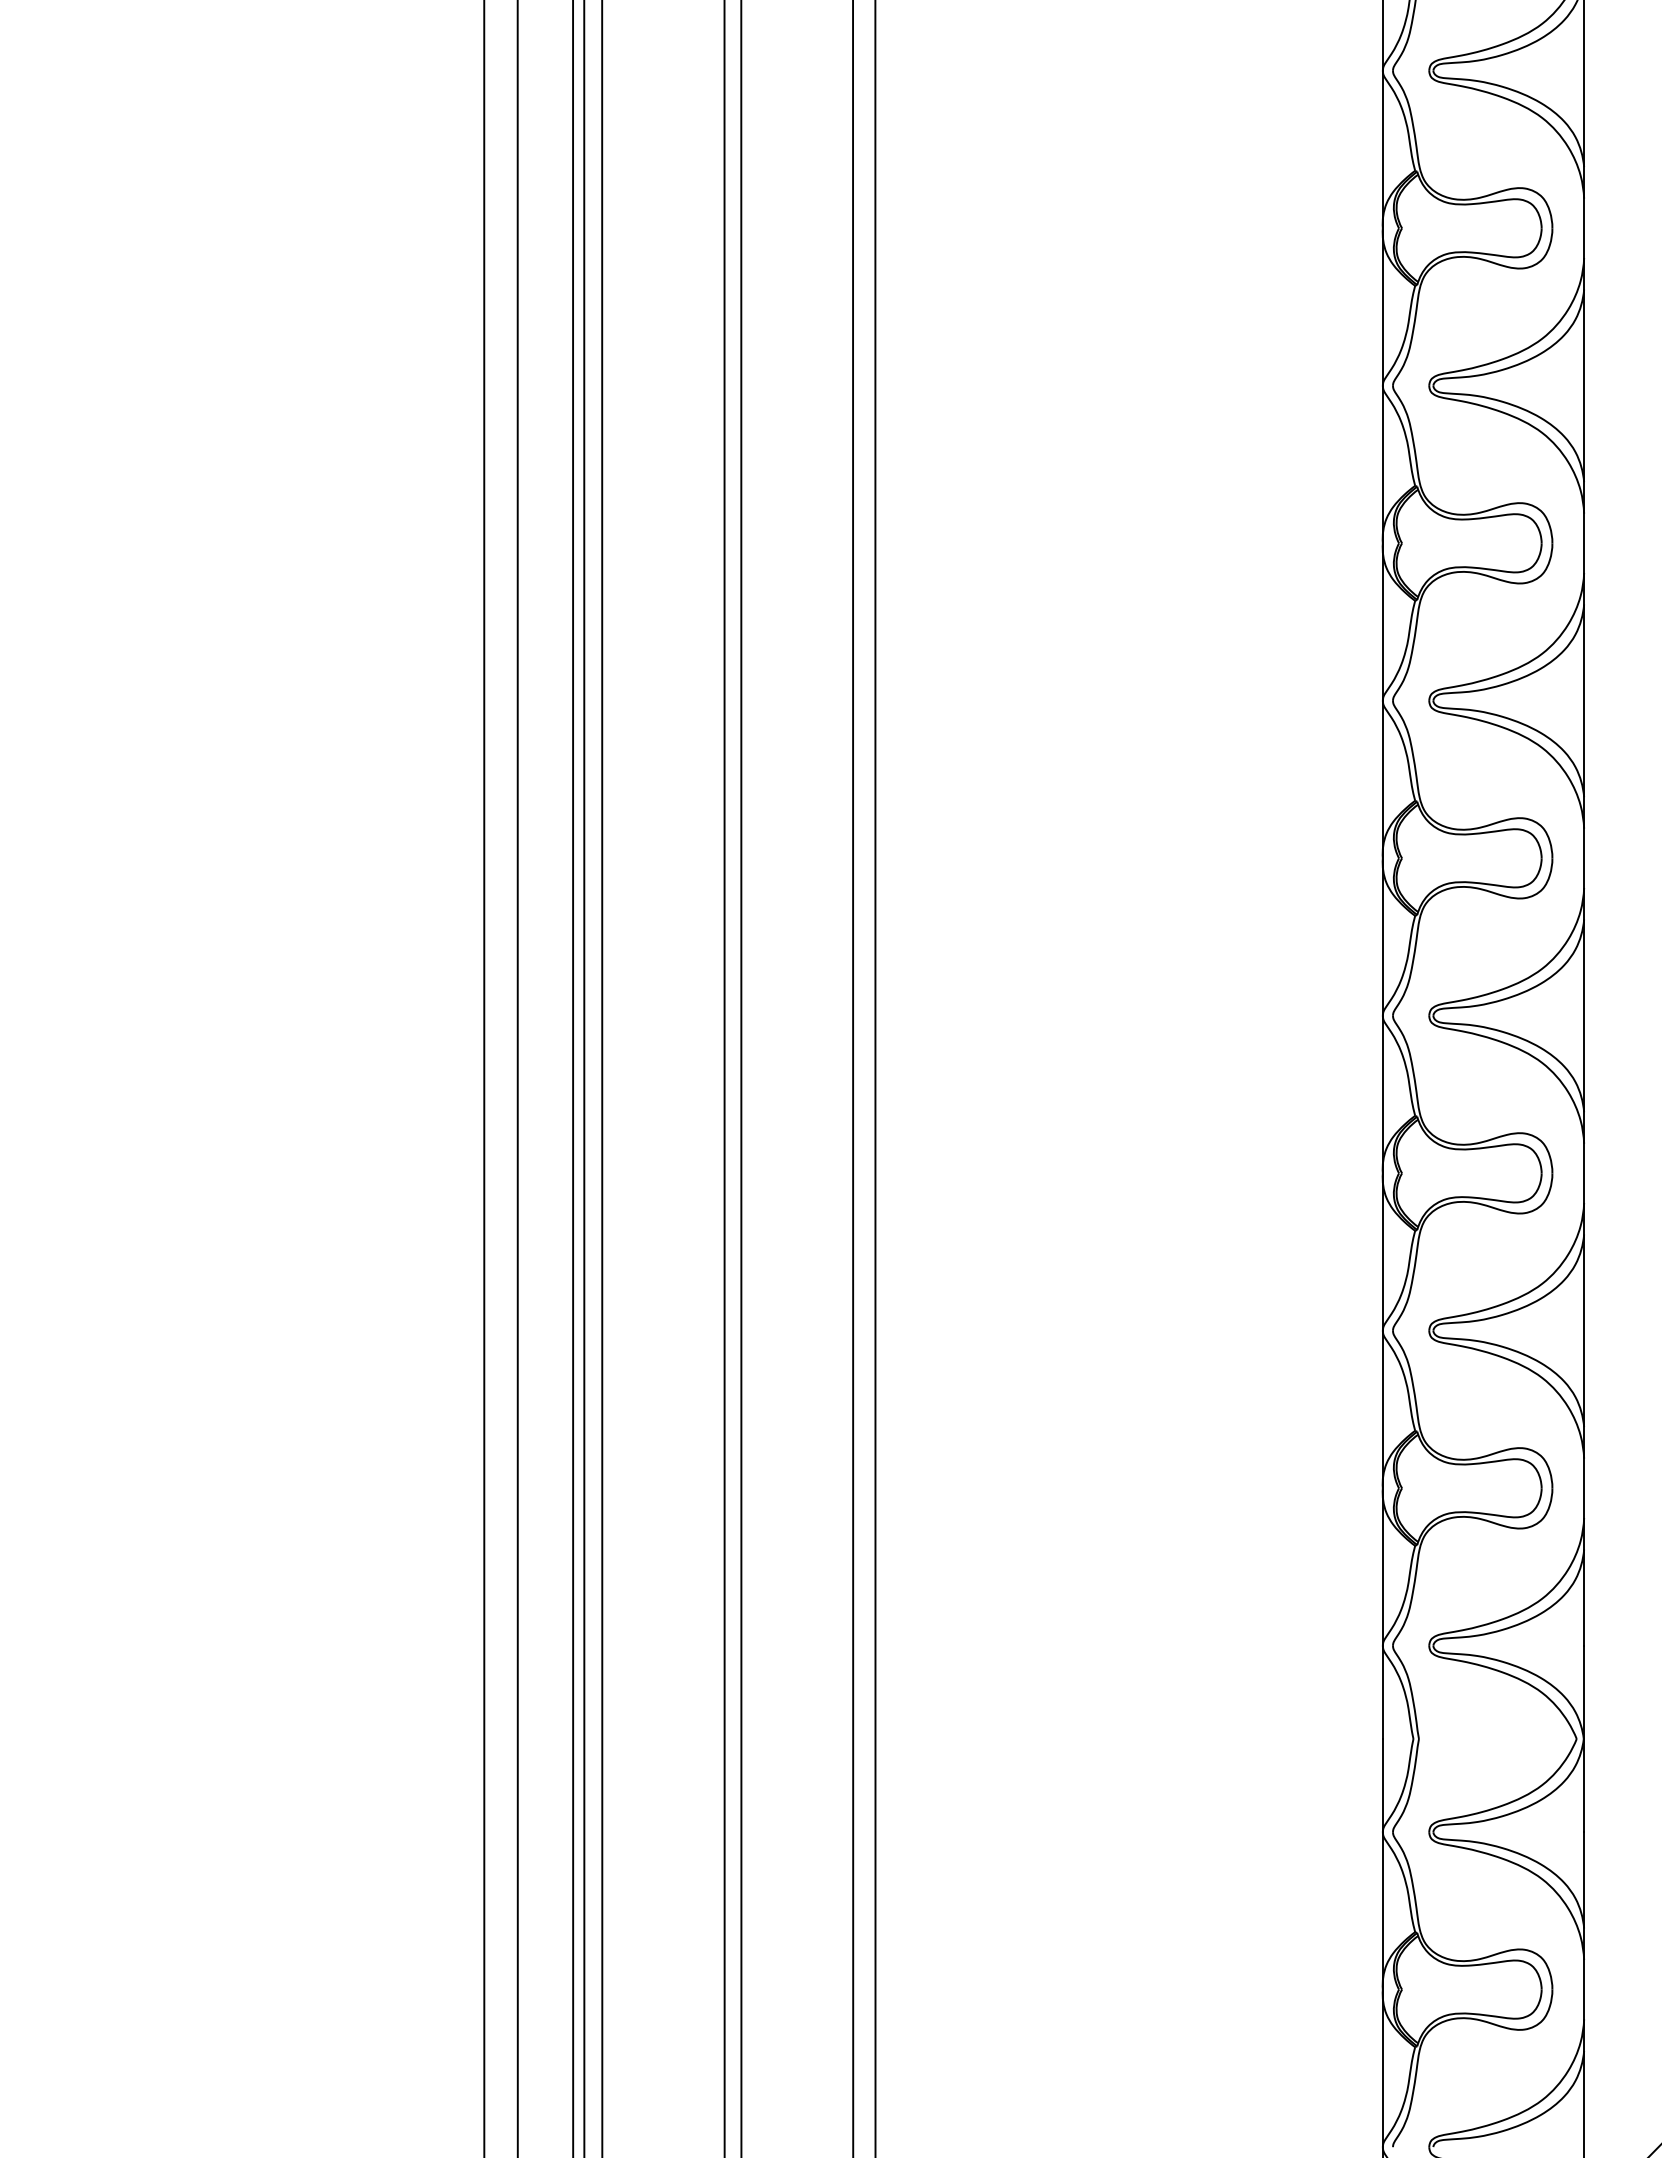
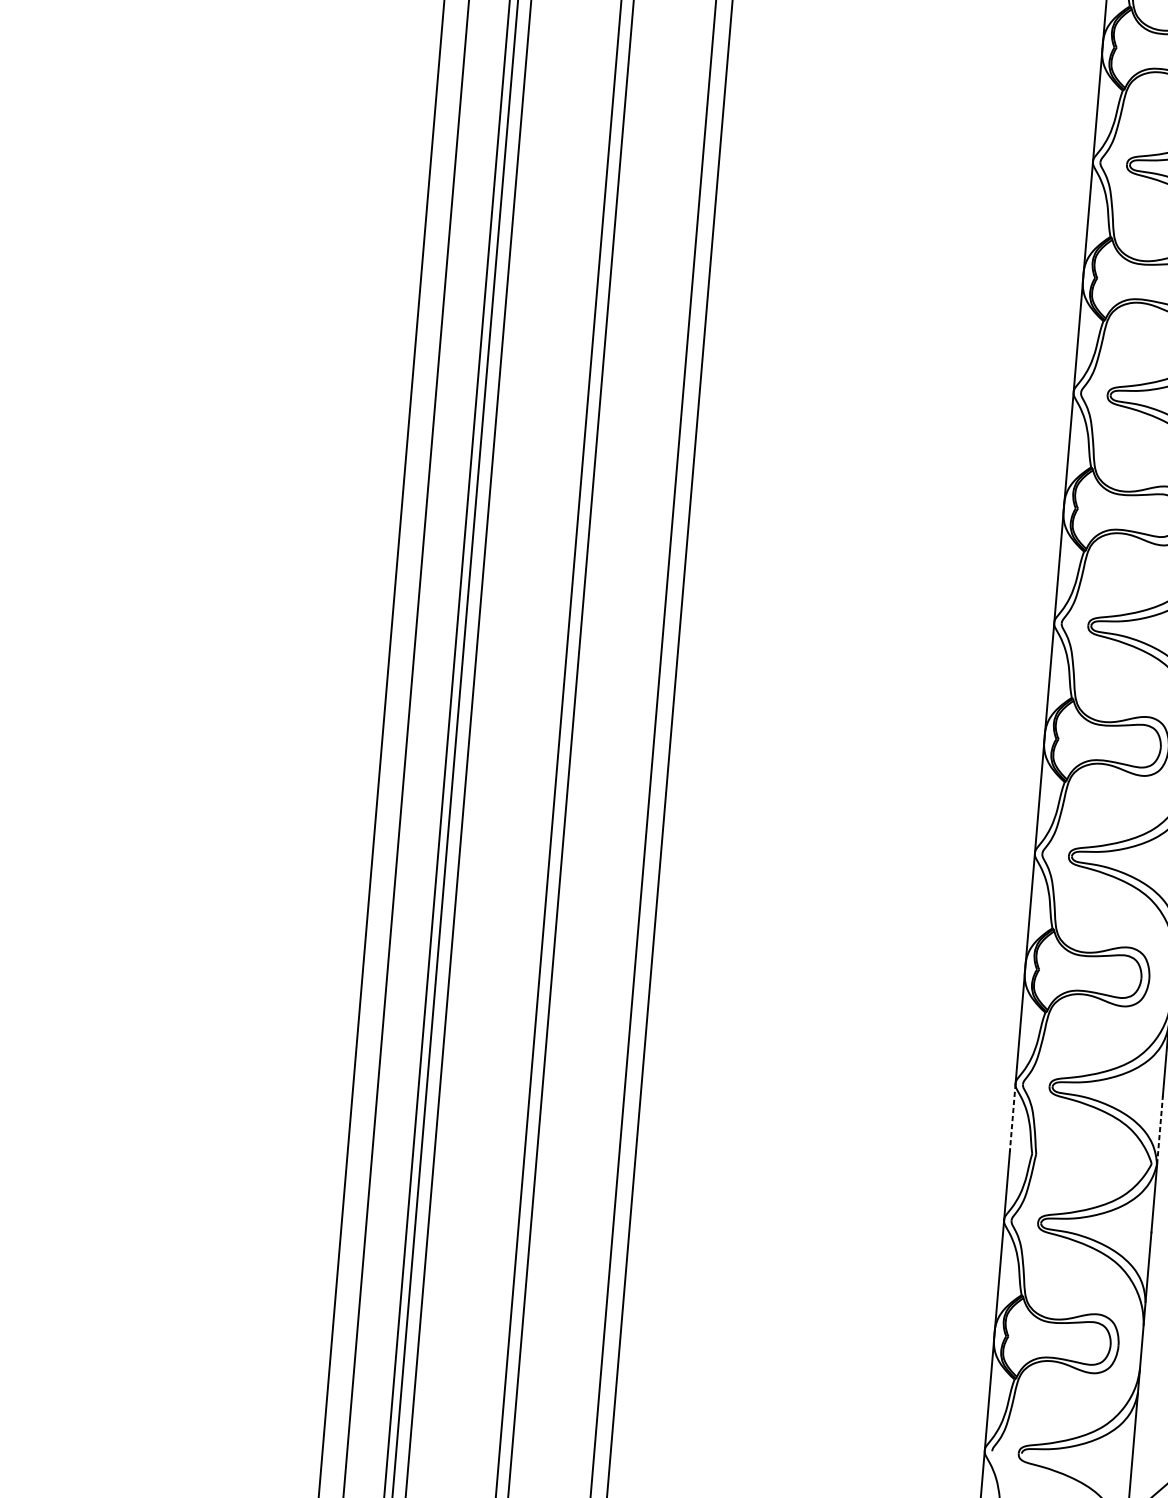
line: (1382, 1692) -> (1012, 1117), solid -> dashed
line: (1584, 1692) -> (1160, 1130), solid -> dashed

